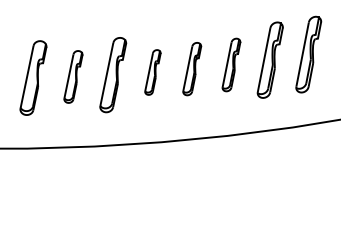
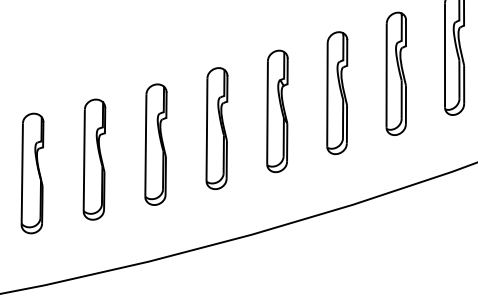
part: (231, 64) -> (337, 92), size x1.43
part: (191, 68) -> (275, 110), size x1.43
part: (152, 72) -> (216, 128), size x1.67
part: (73, 76) -> (94, 158), size x1.43

